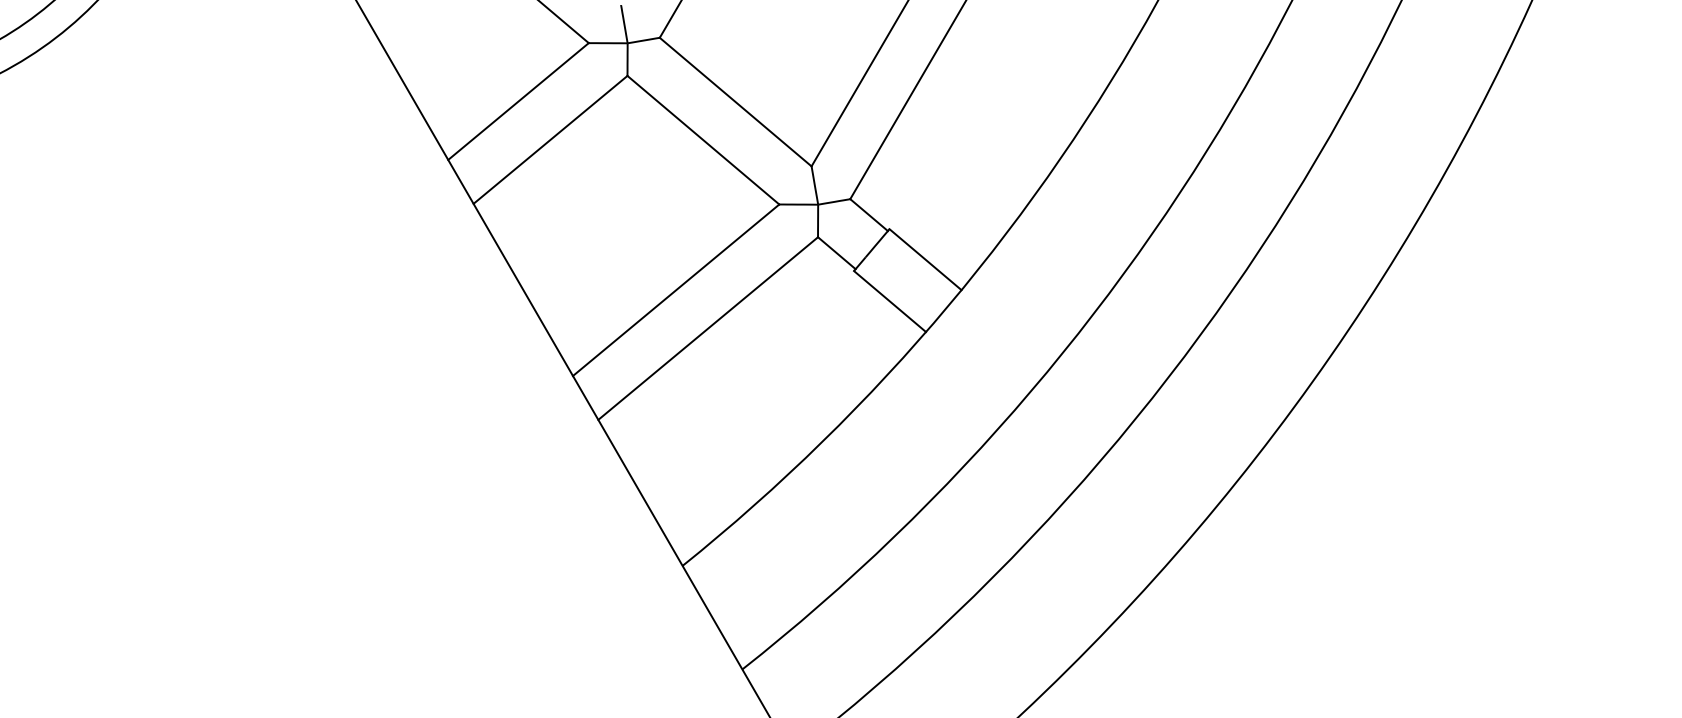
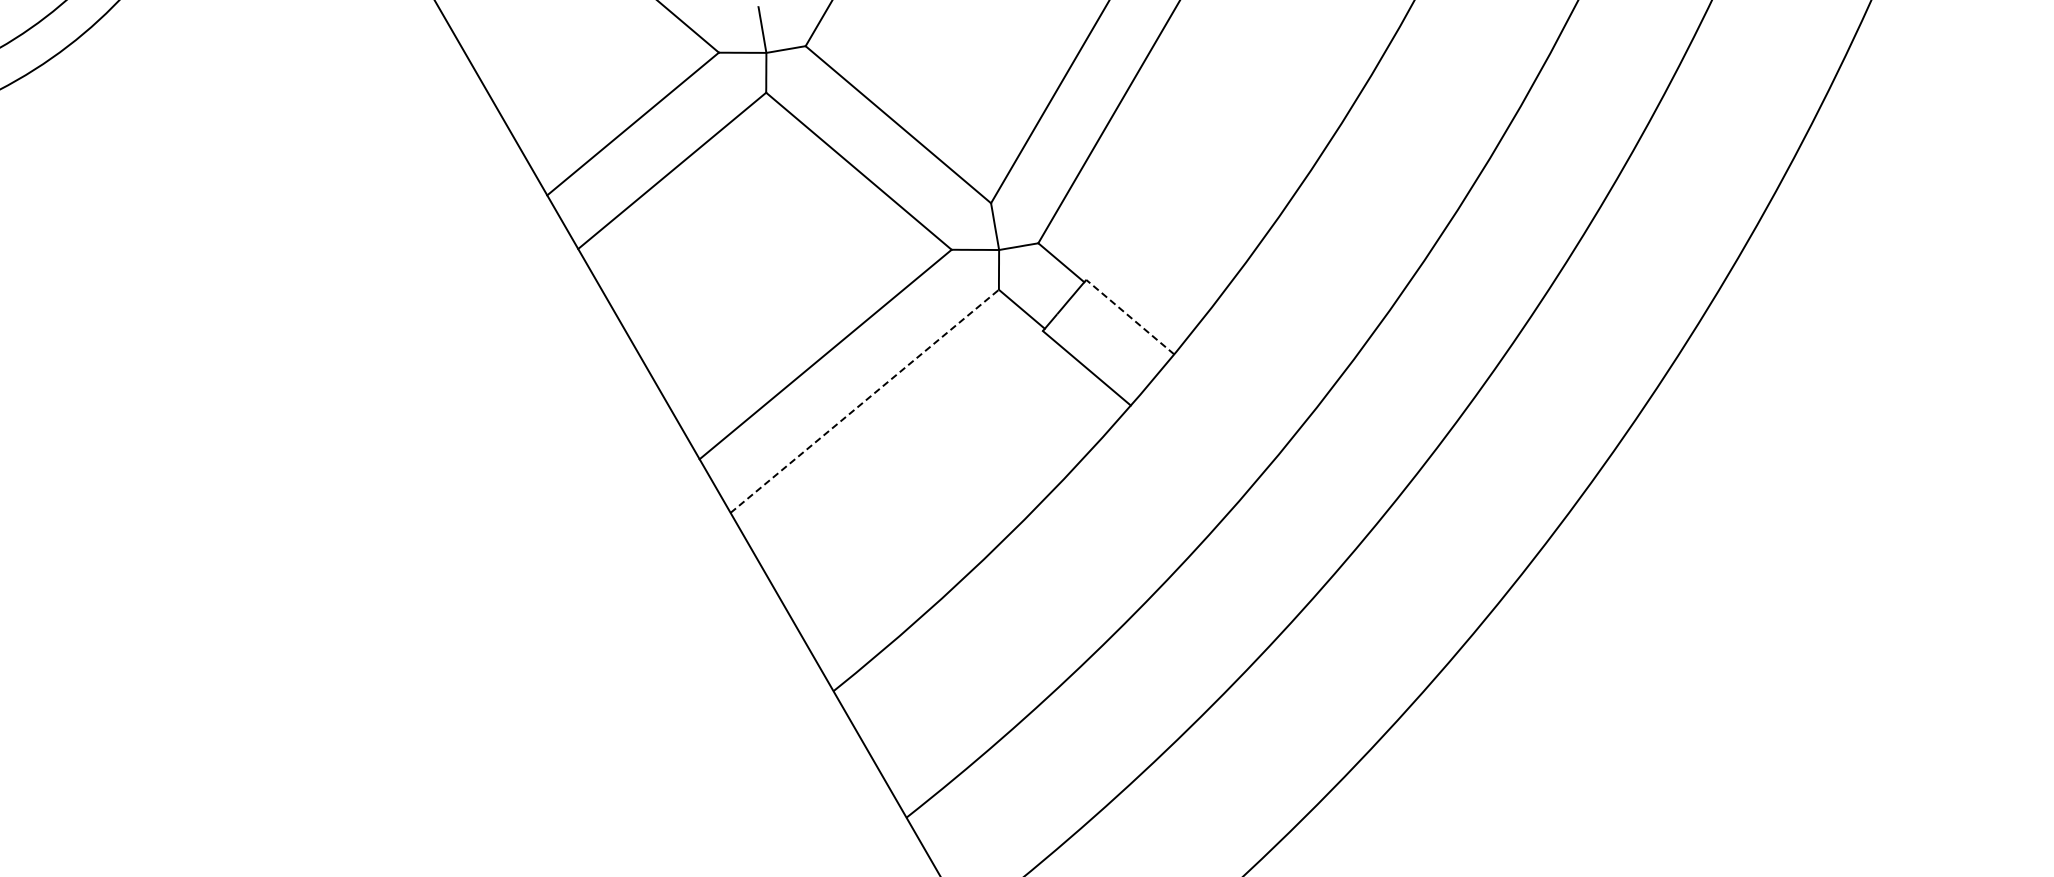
line: (925, 259) -> (1130, 317), solid -> dashed
line: (708, 328) -> (865, 401), solid -> dashed

